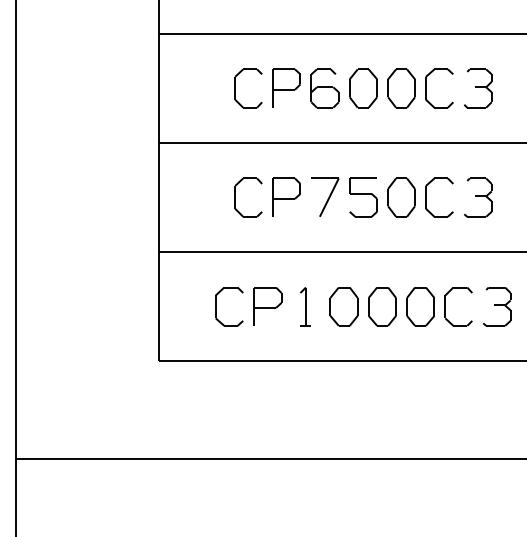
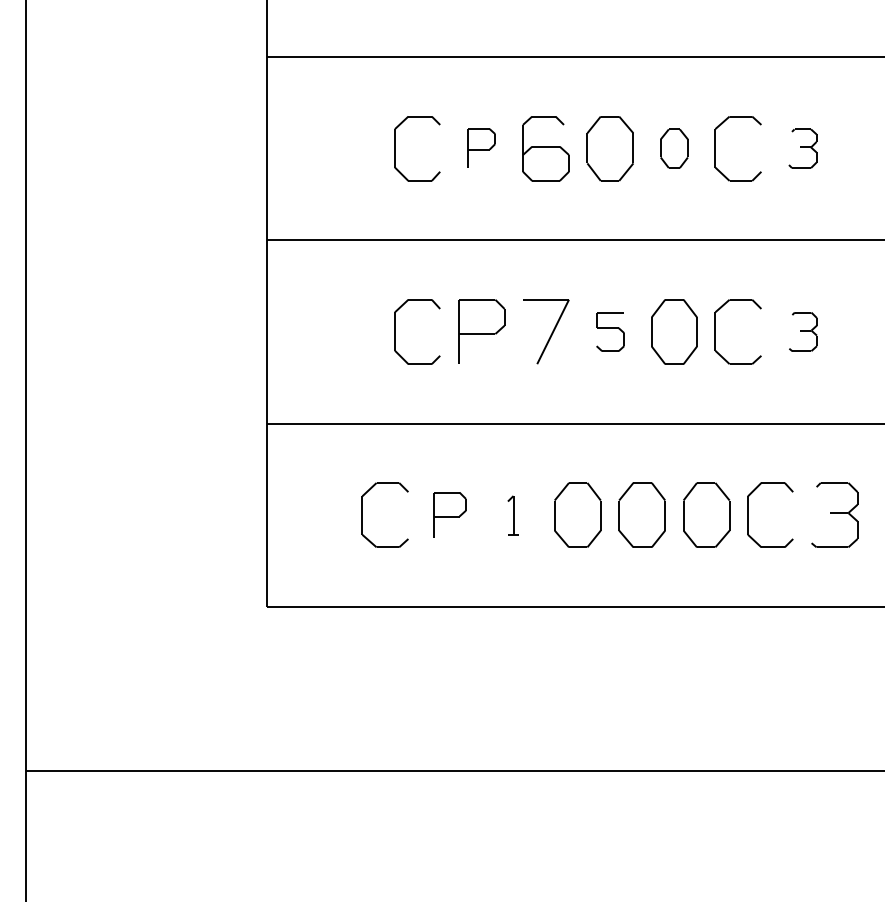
part: (286, 87) -> (481, 146), size x0.6
part: (401, 88) -> (674, 148), size x0.6
part: (477, 88) -> (801, 148), size x0.6
part: (363, 197) -> (610, 331), size x0.6
part: (478, 197) -> (803, 331), size x0.6
part: (267, 306) -> (449, 514), size x0.7
part: (305, 306) -> (513, 514), size x0.6

